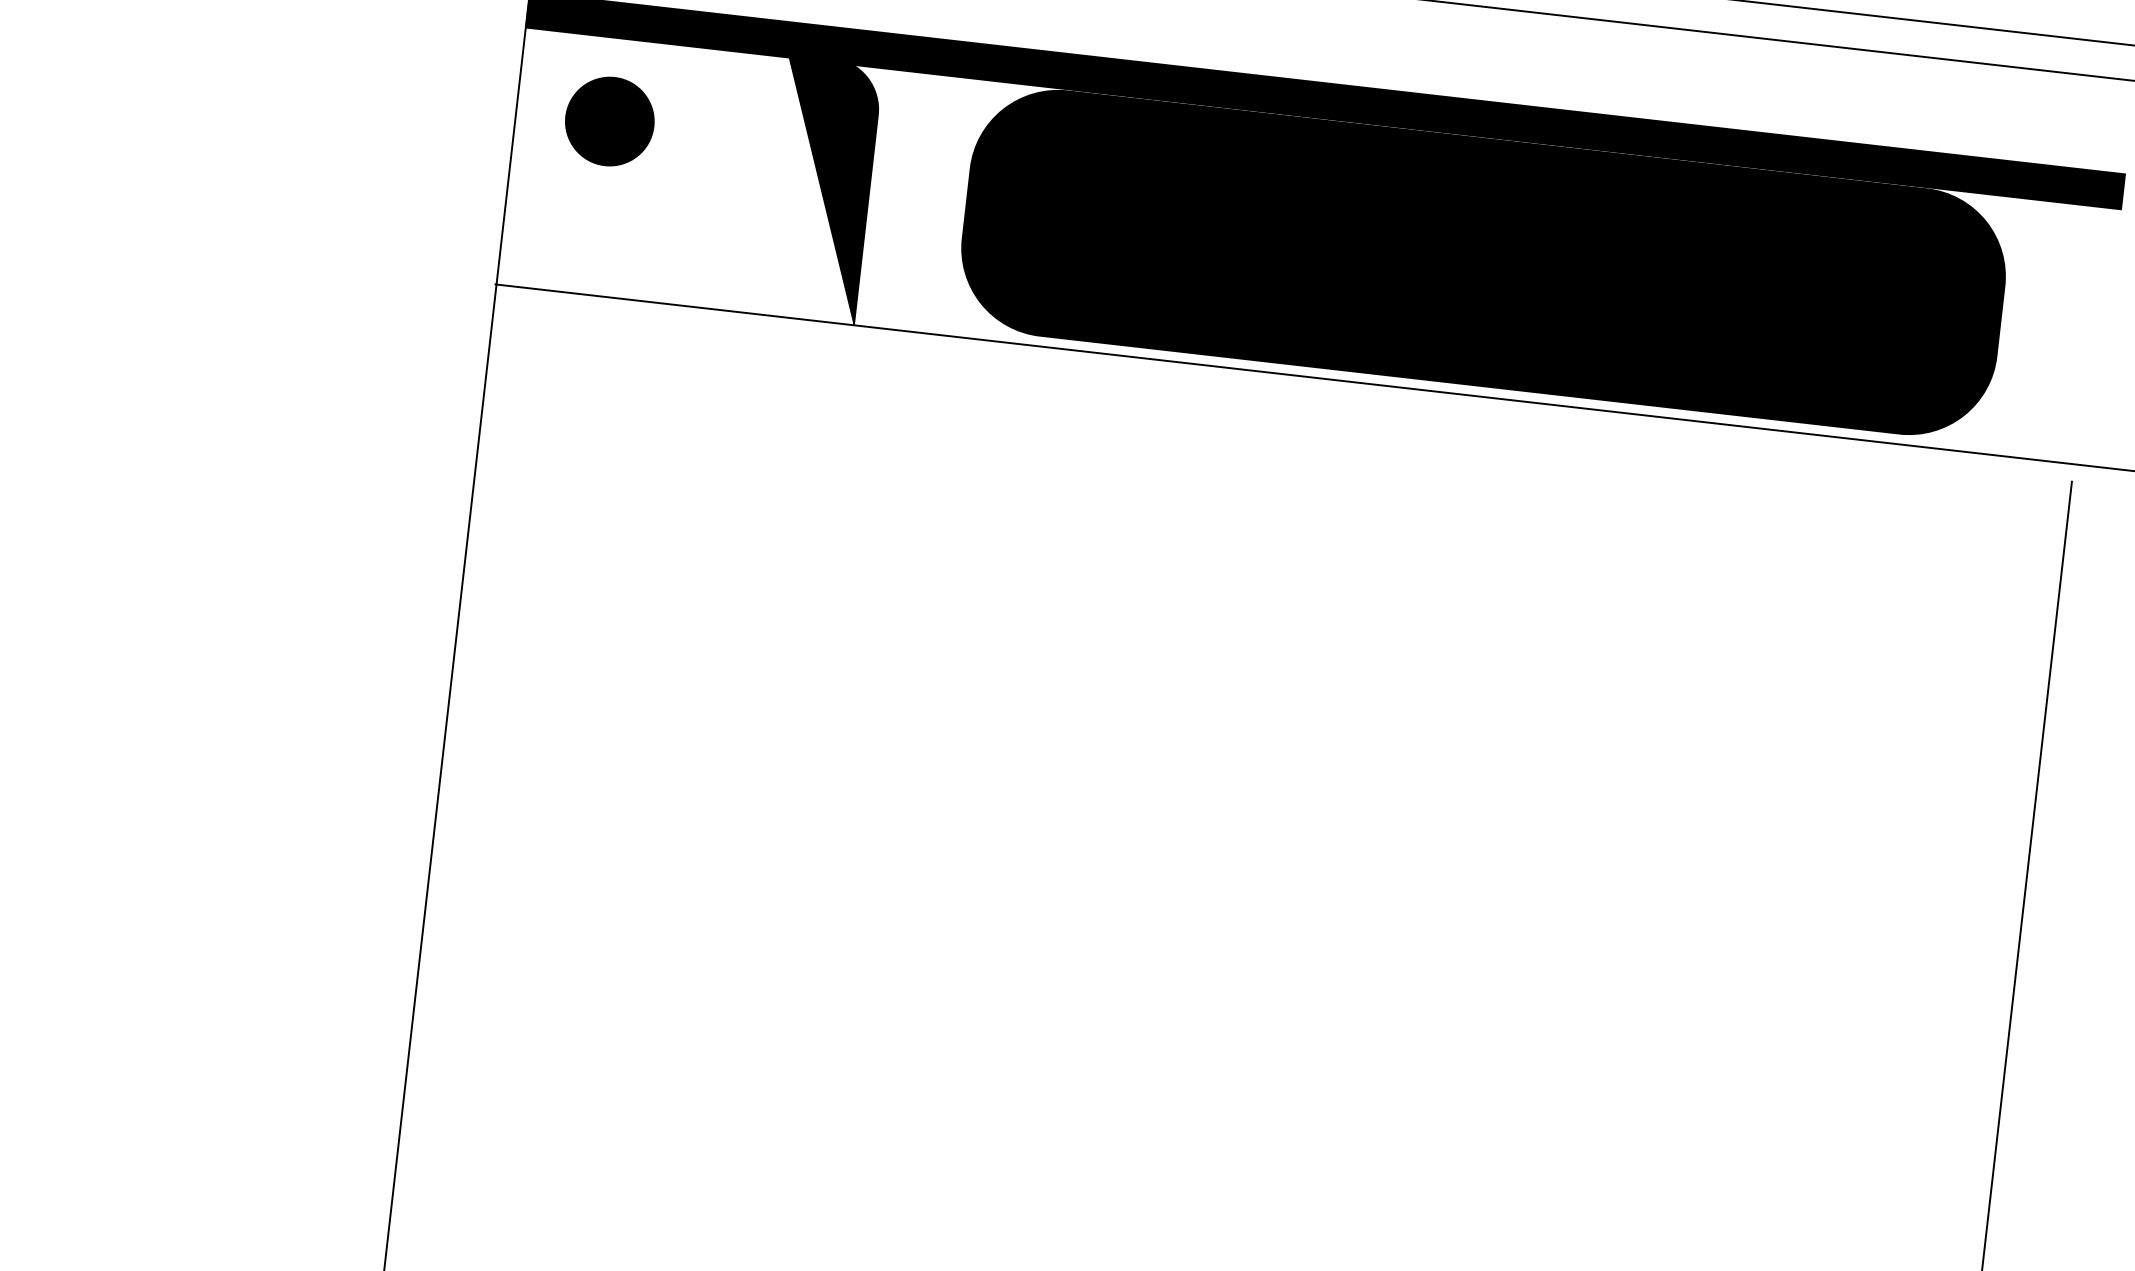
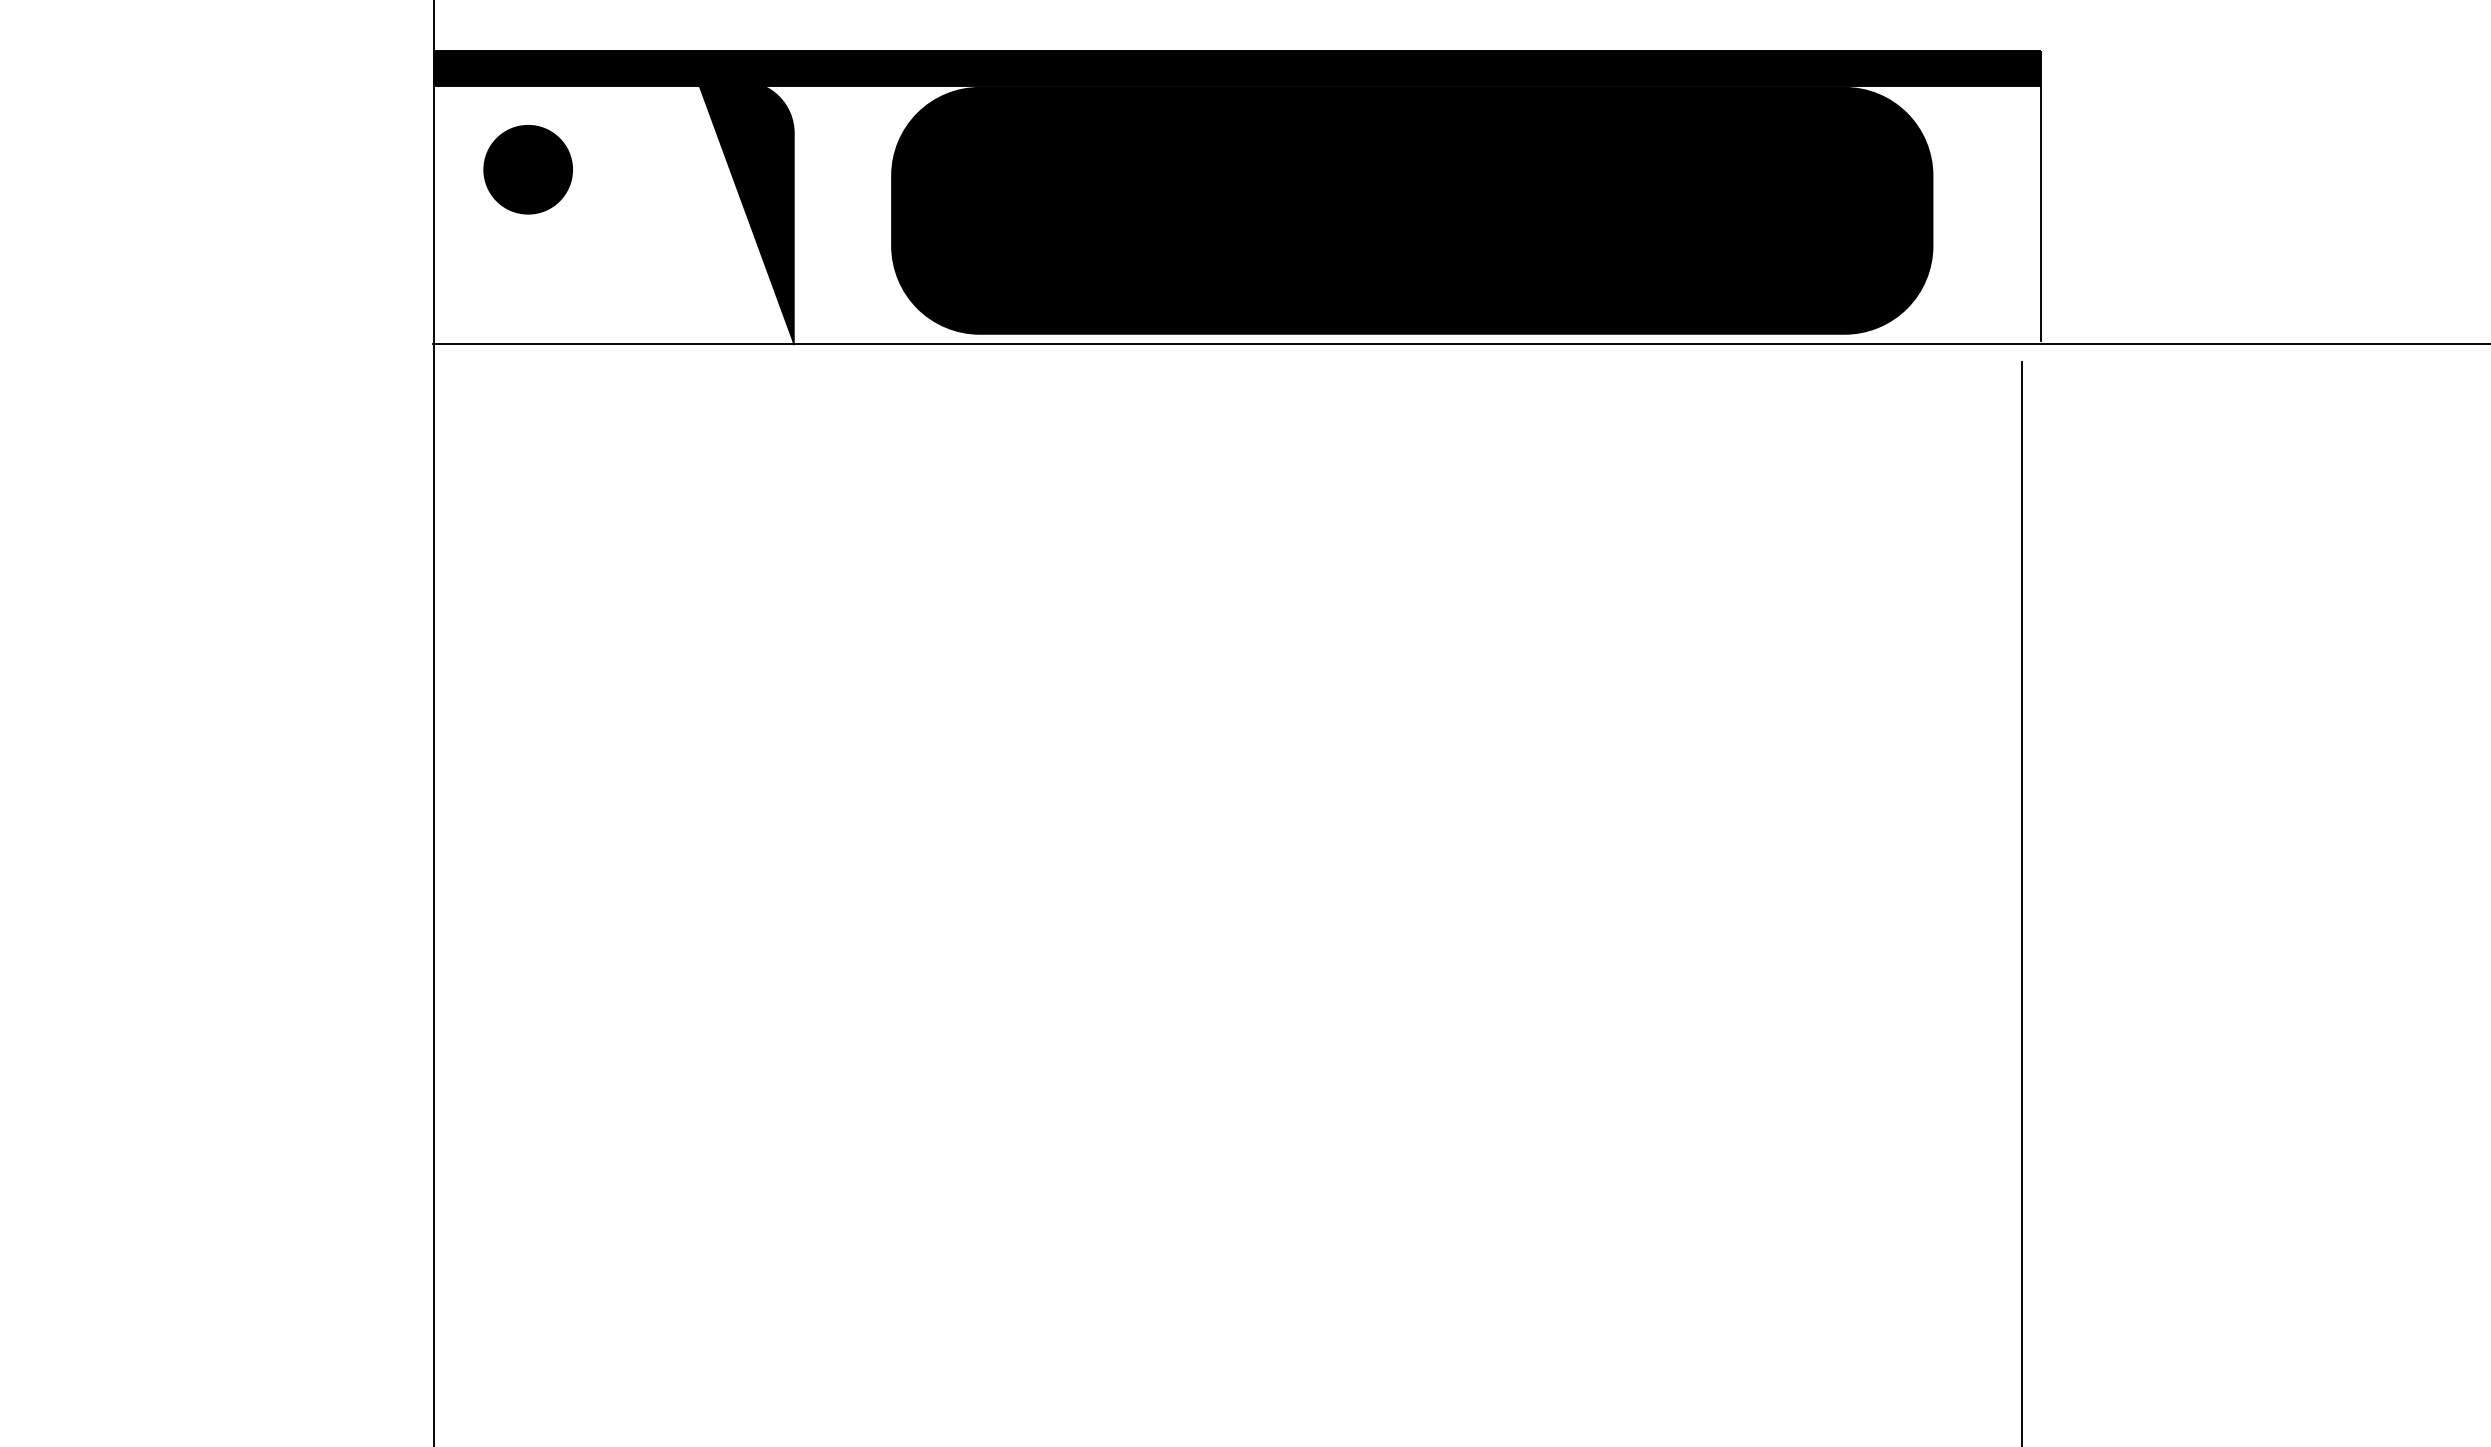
line: (2109, 319) -> (2040, 196), added

